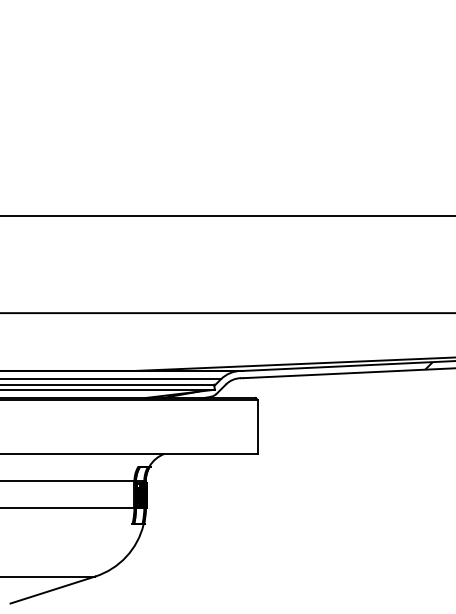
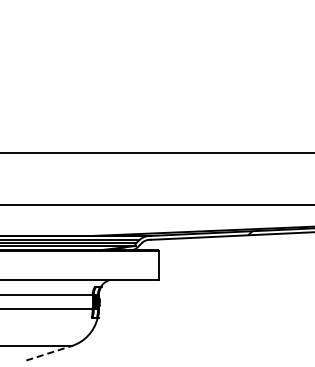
line: (53, 590) -> (49, 353), solid -> dashed

